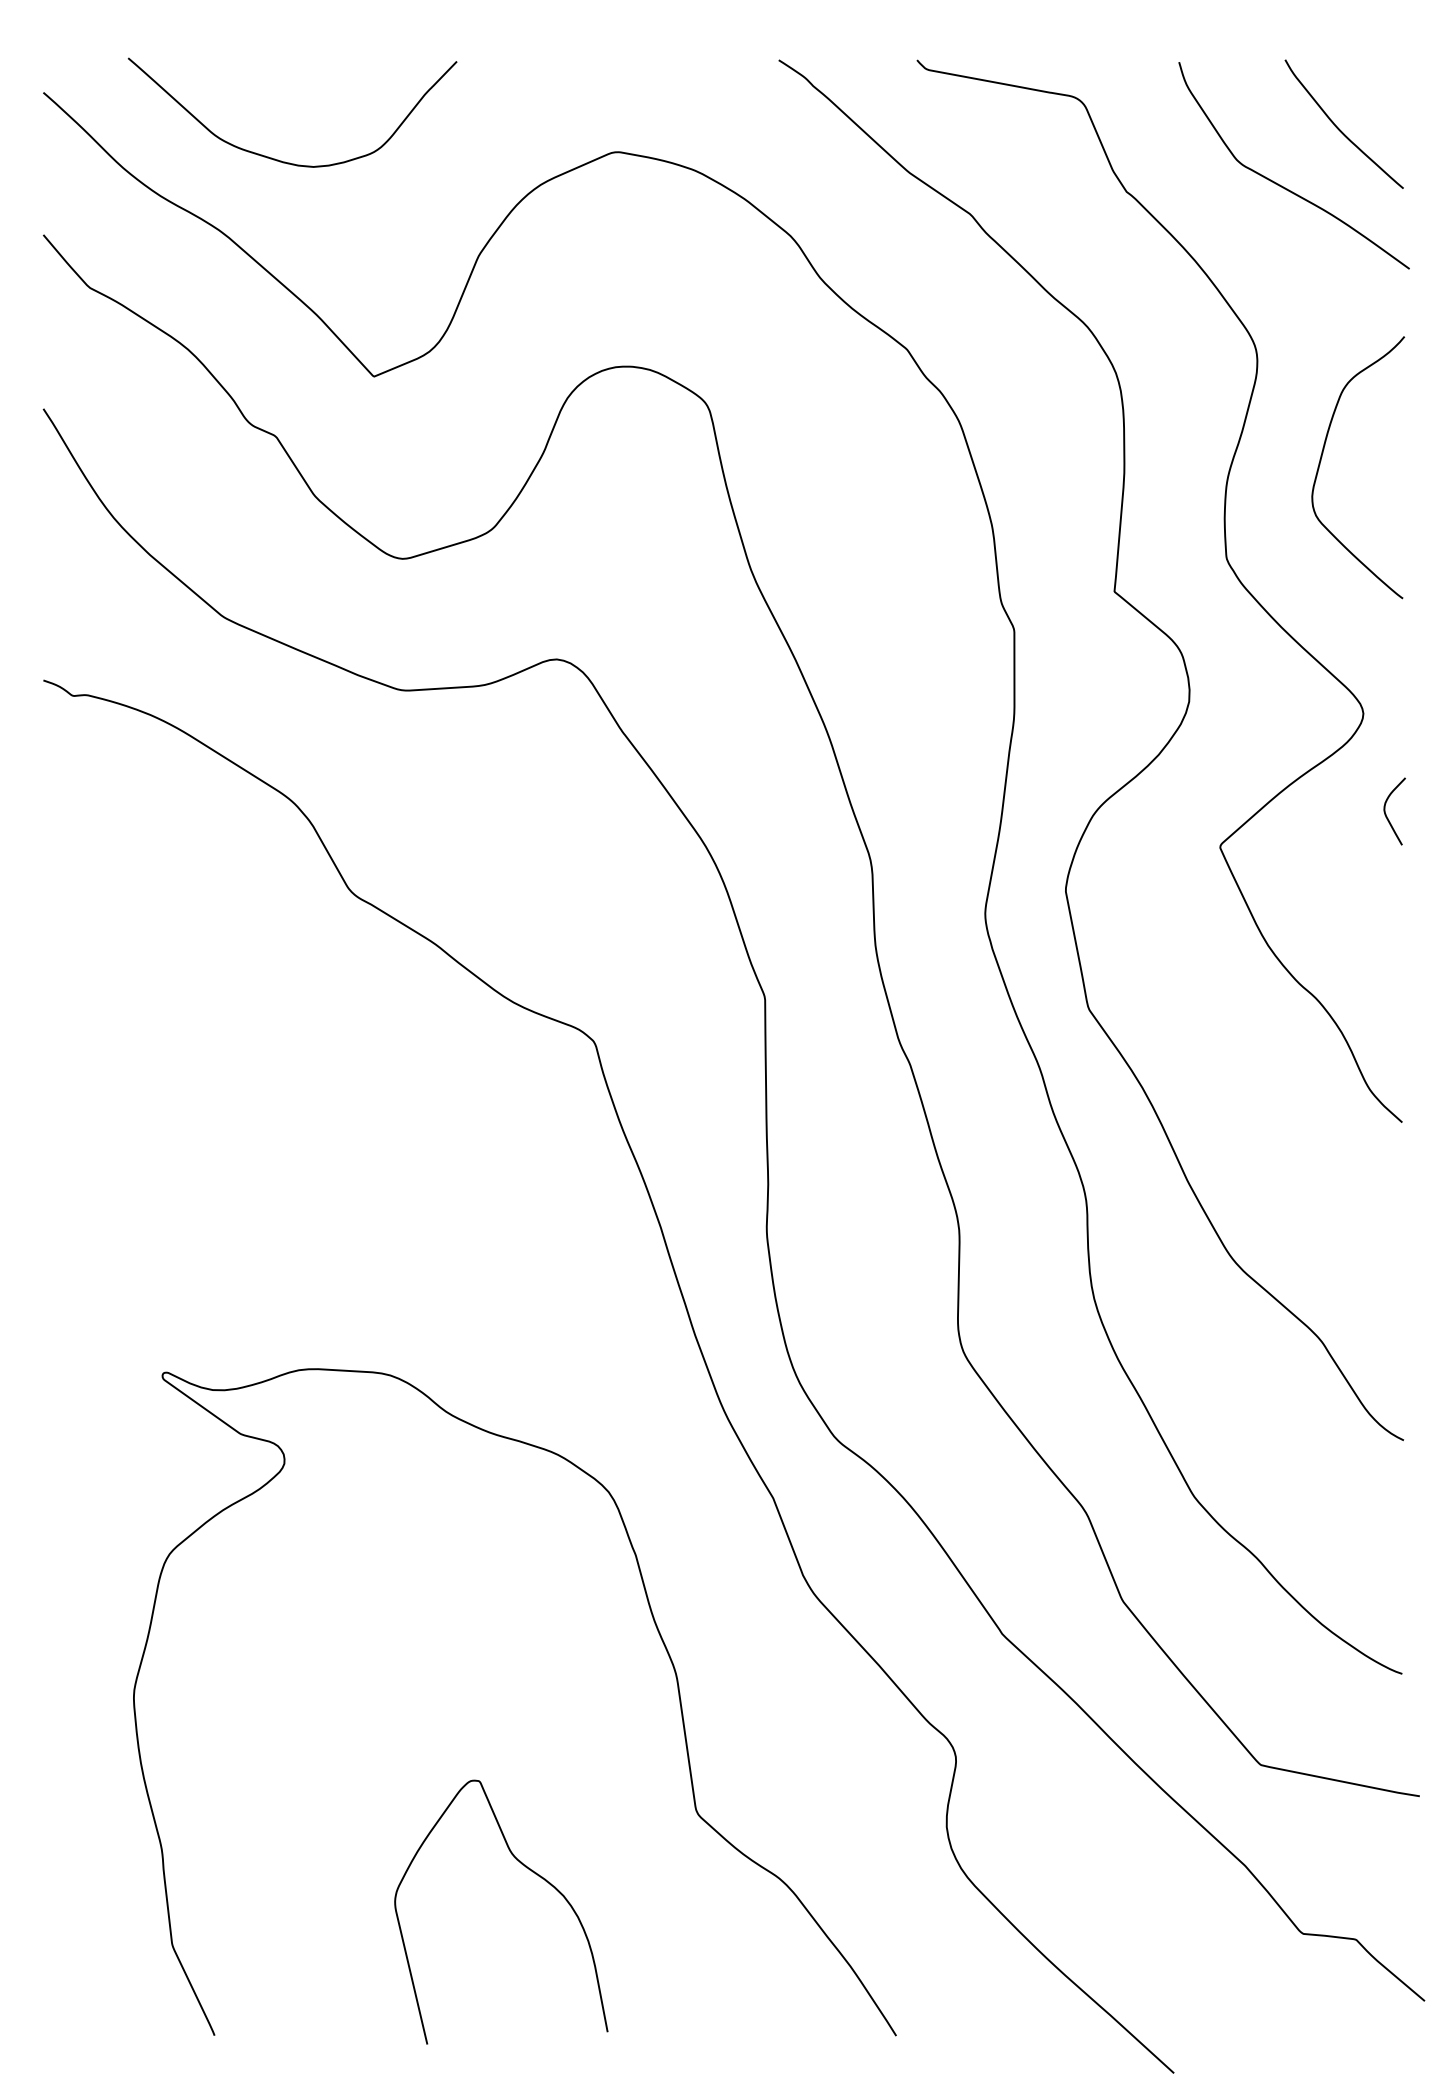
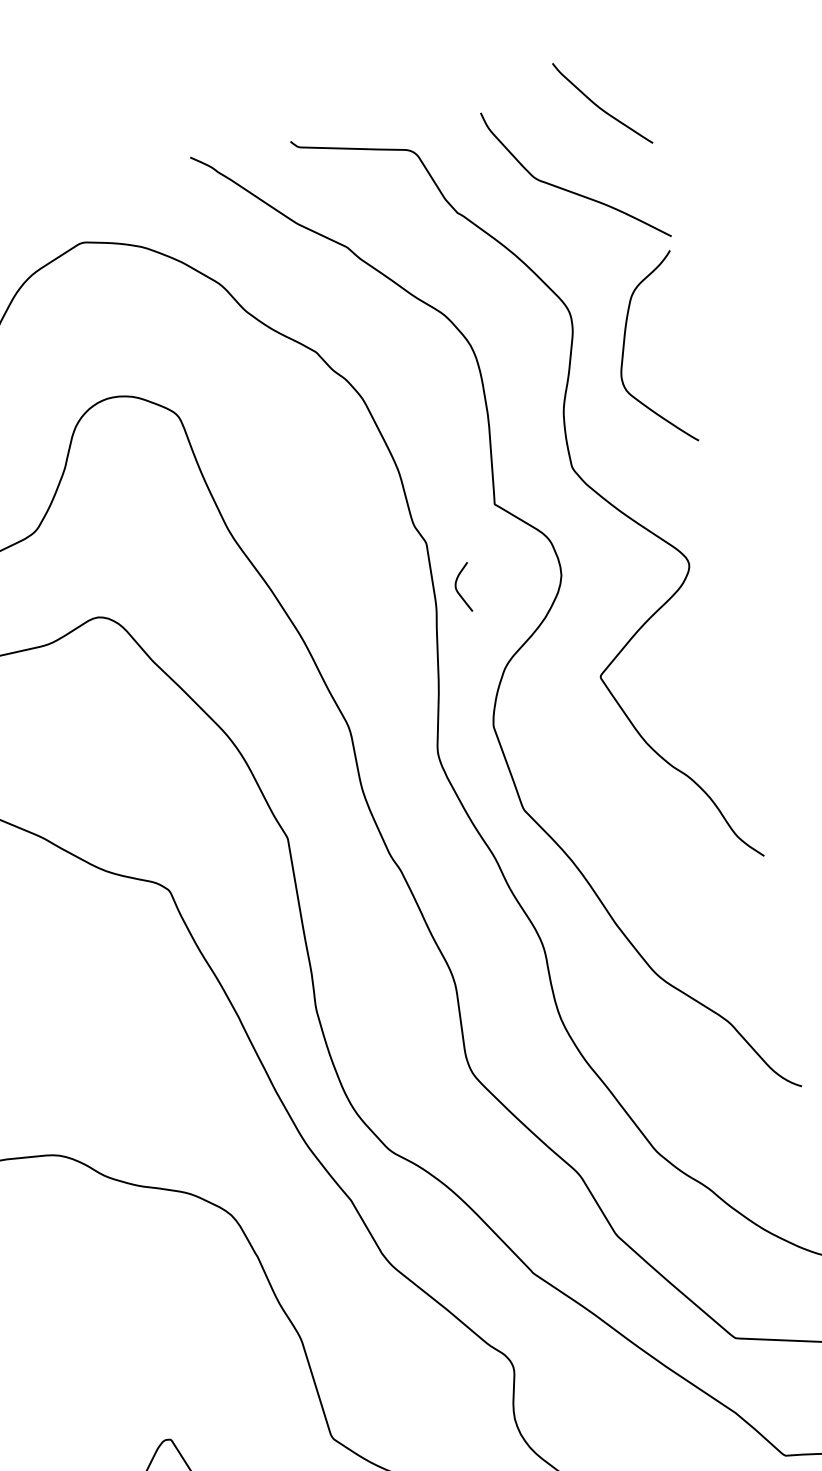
curve: (1338, 127) -> (598, 106), moved
curve: (1322, 457) -> (624, 347), moved
curve: (1386, 814) -> (457, 590), moved

